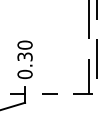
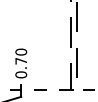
text: (25, 55) -> (21, 60), 0.30 -> 0.70

